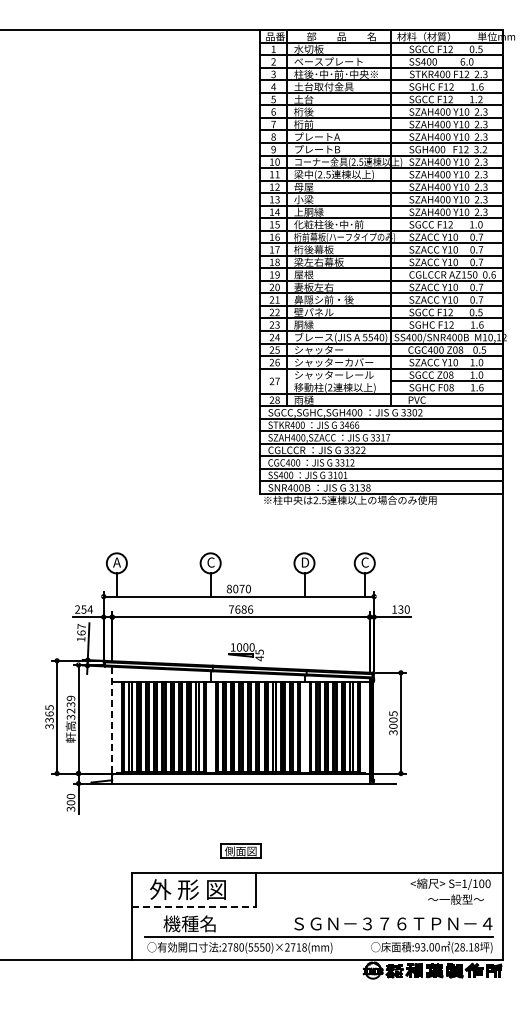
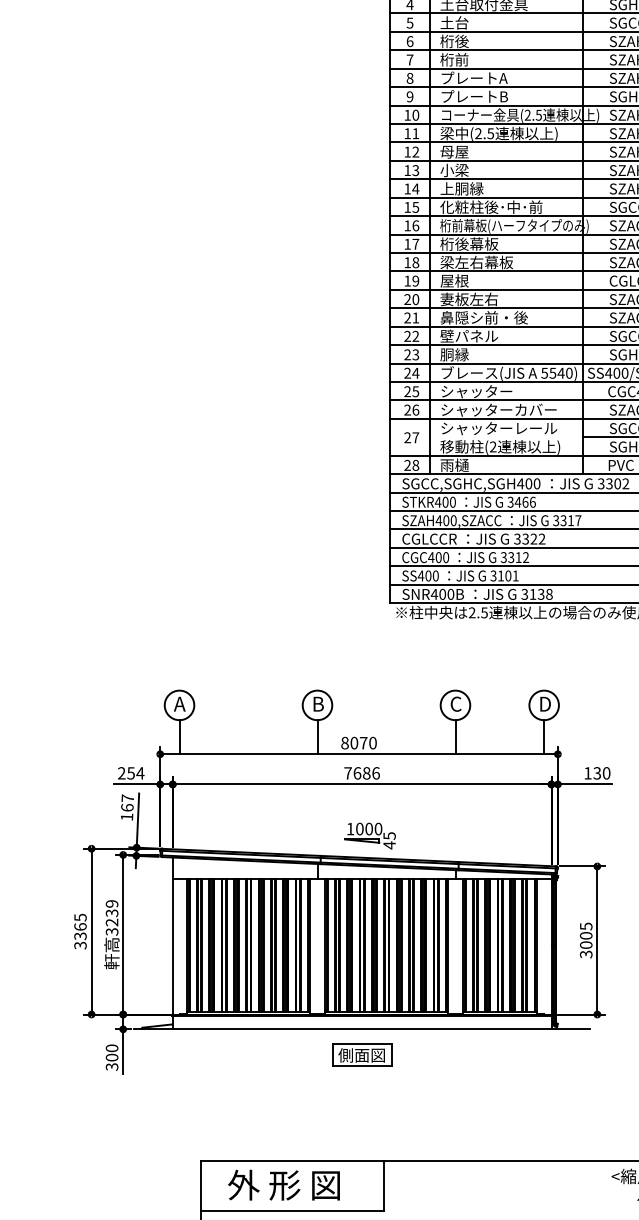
text: (210, 562) -> (317, 704), C -> B
text: (305, 562) -> (456, 704), D -> C
text: (365, 562) -> (545, 704), C -> D
line: (112, 720) -> (173, 936), dashed -> solid
part: (240, 850) -> (361, 1054), moved
line: (193, 906) -> (292, 1210), dashed -> solid

